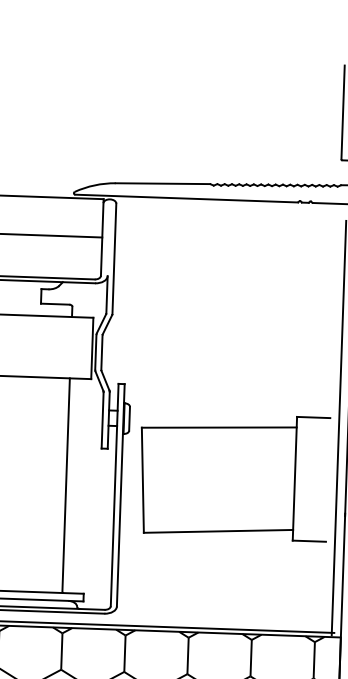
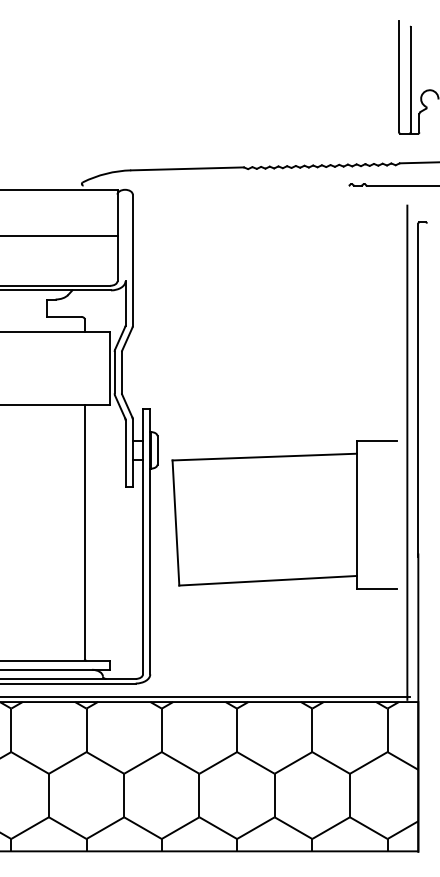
line: (185, 198) -> (215, 185), removed

